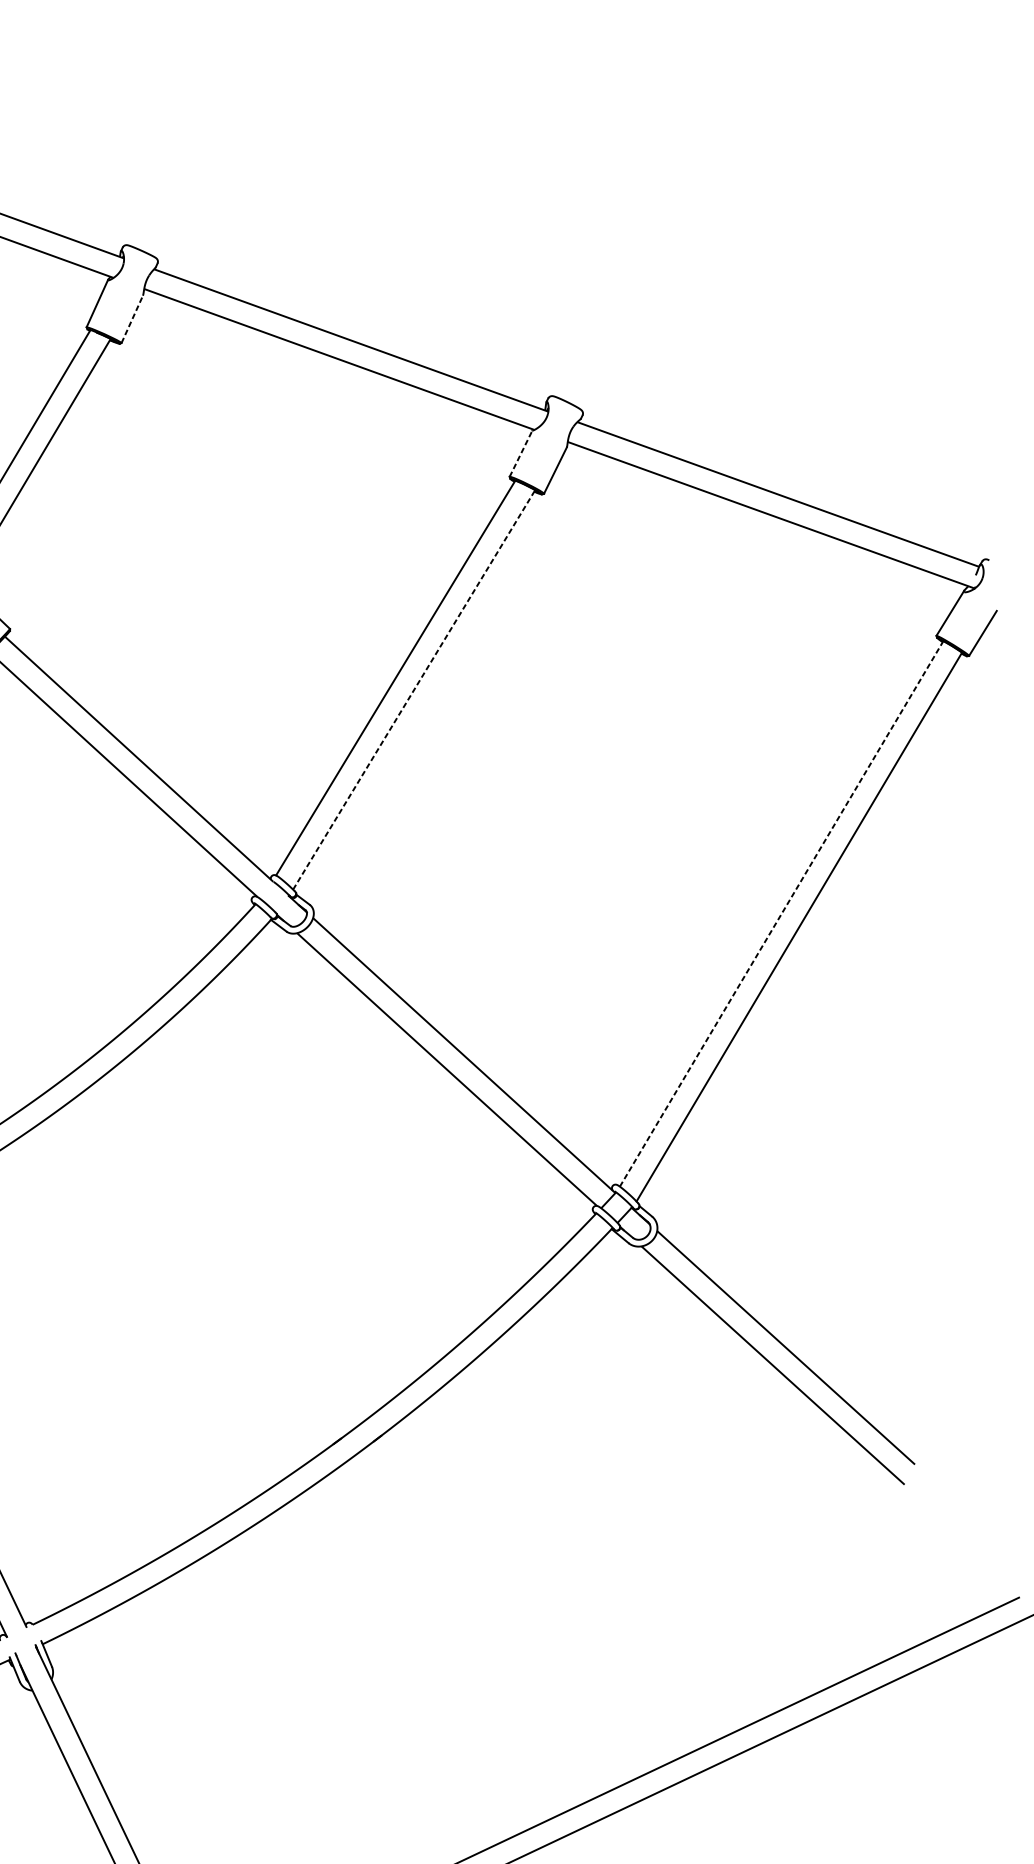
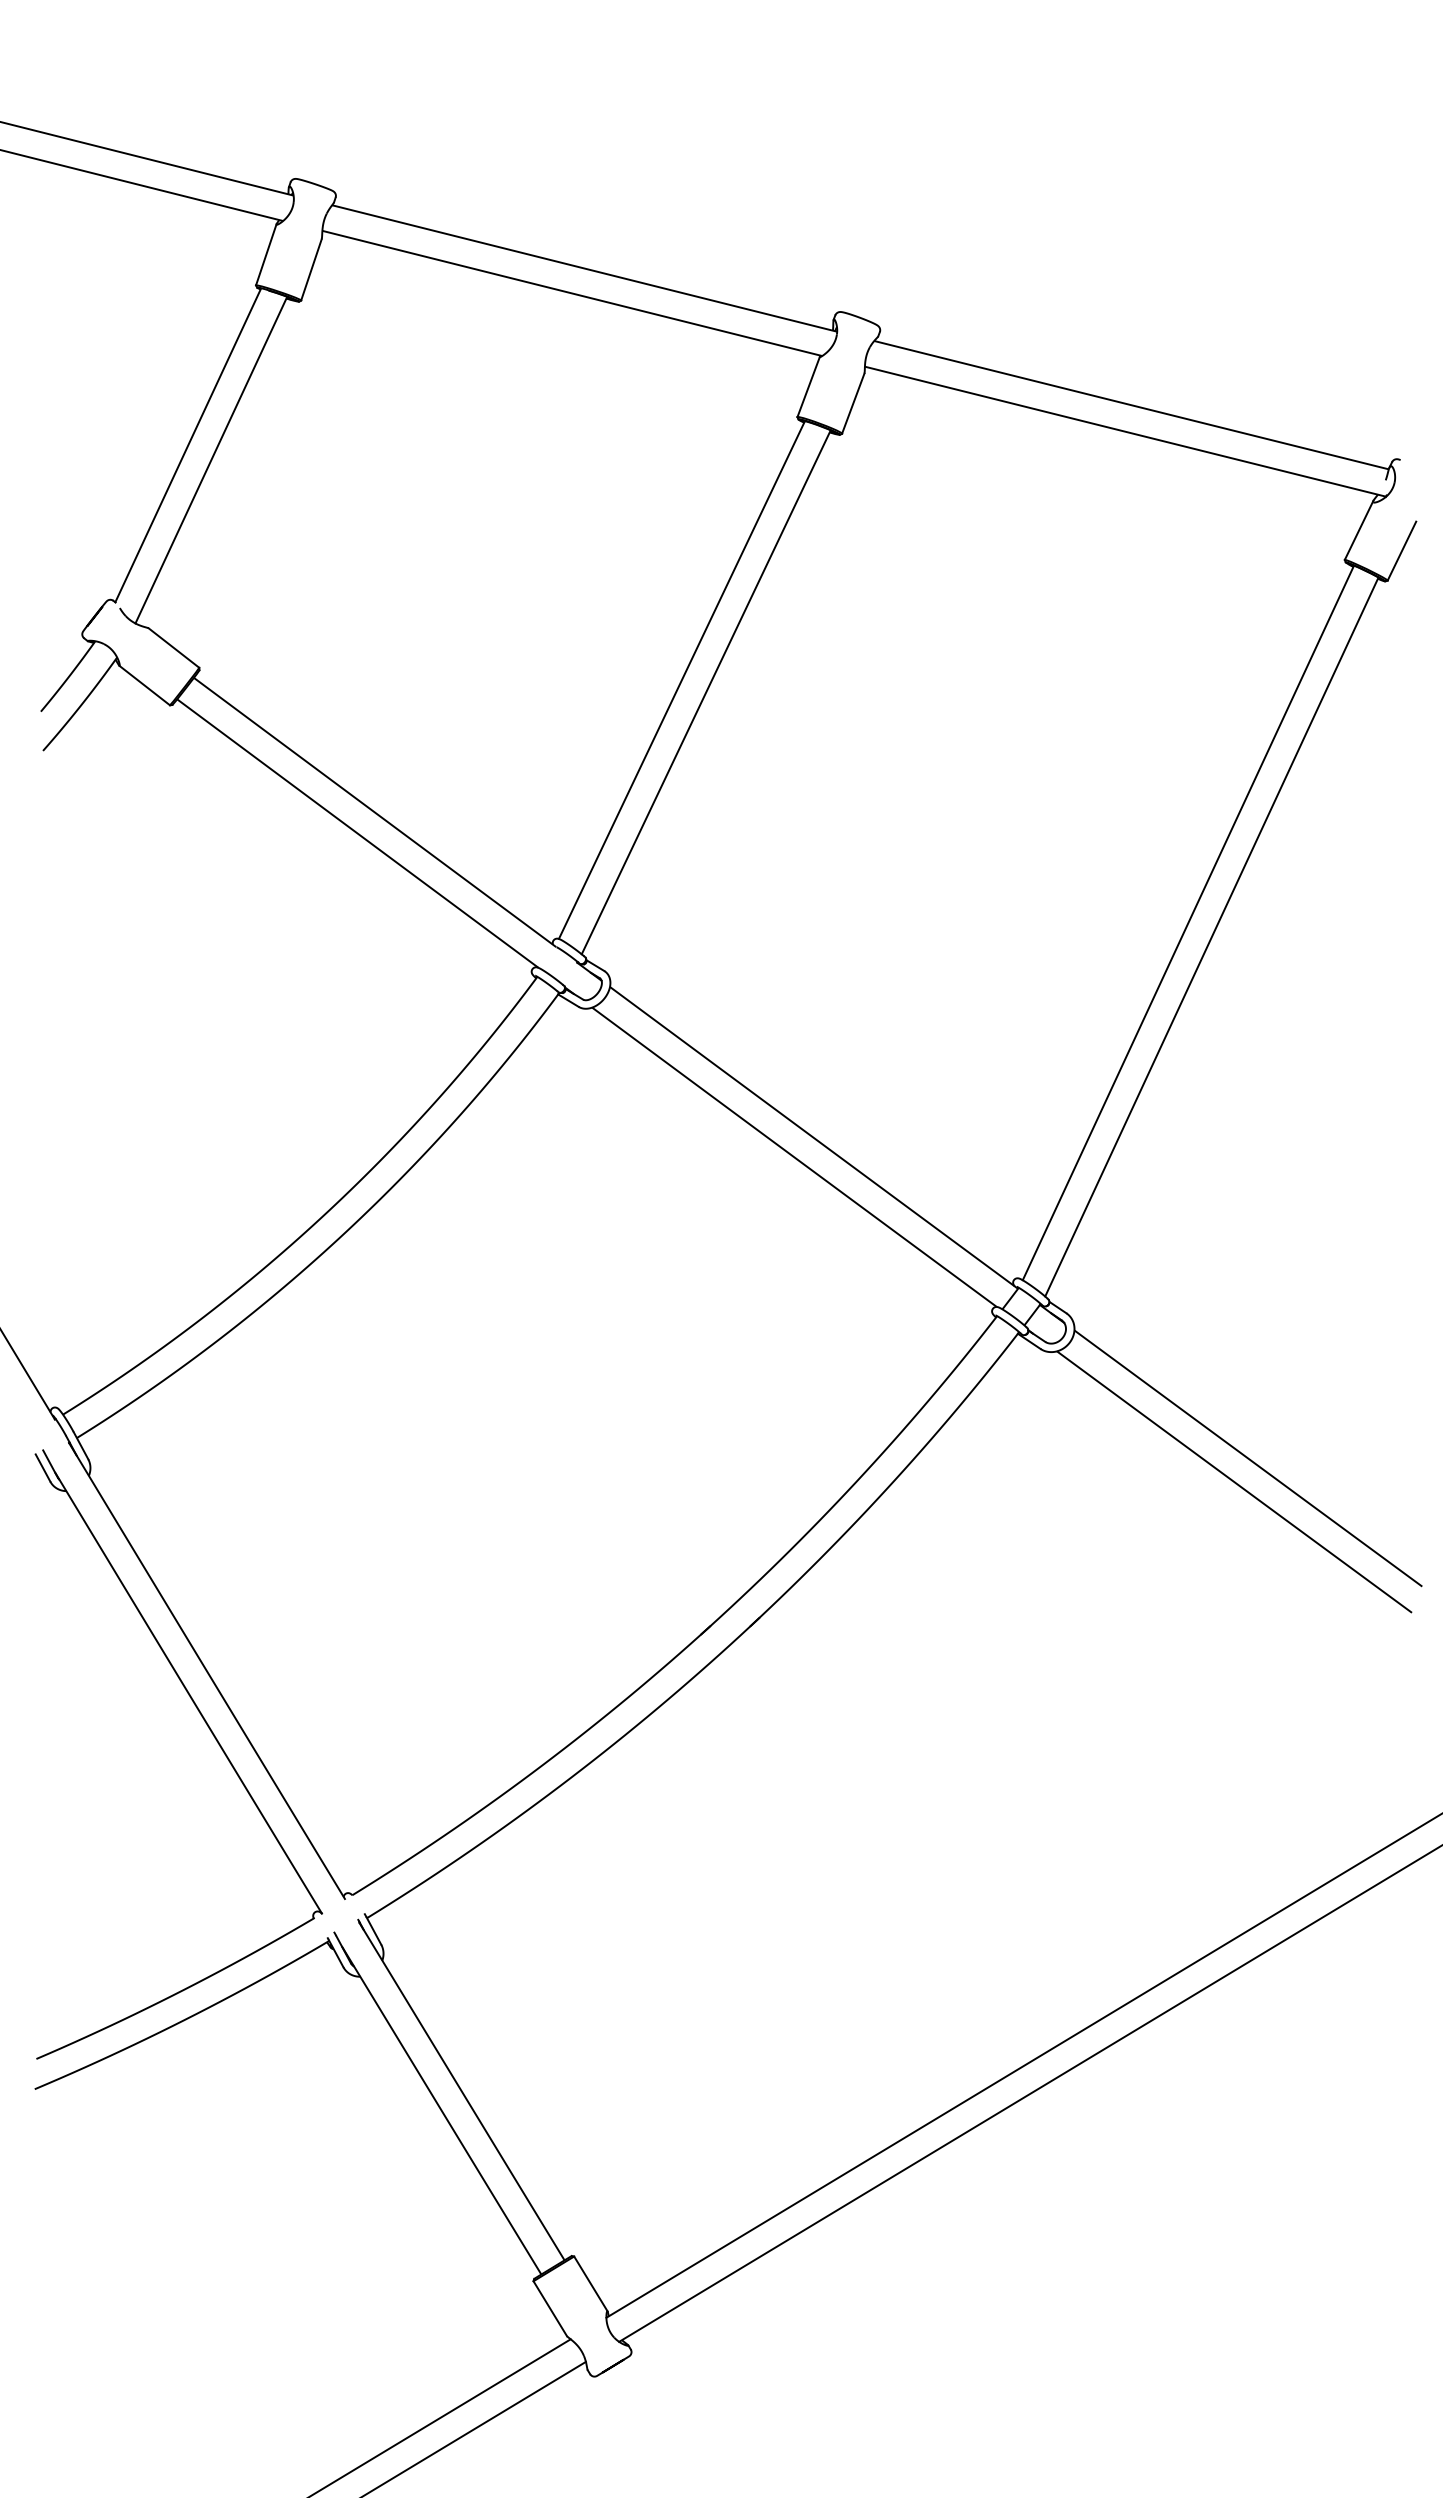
line: (132, 319) -> (311, 269), dashed -> solid
line: (520, 453) -> (808, 386), dashed -> solid
line: (414, 689) -> (706, 691), dashed -> solid
line: (781, 913) -> (1188, 922), dashed -> solid

